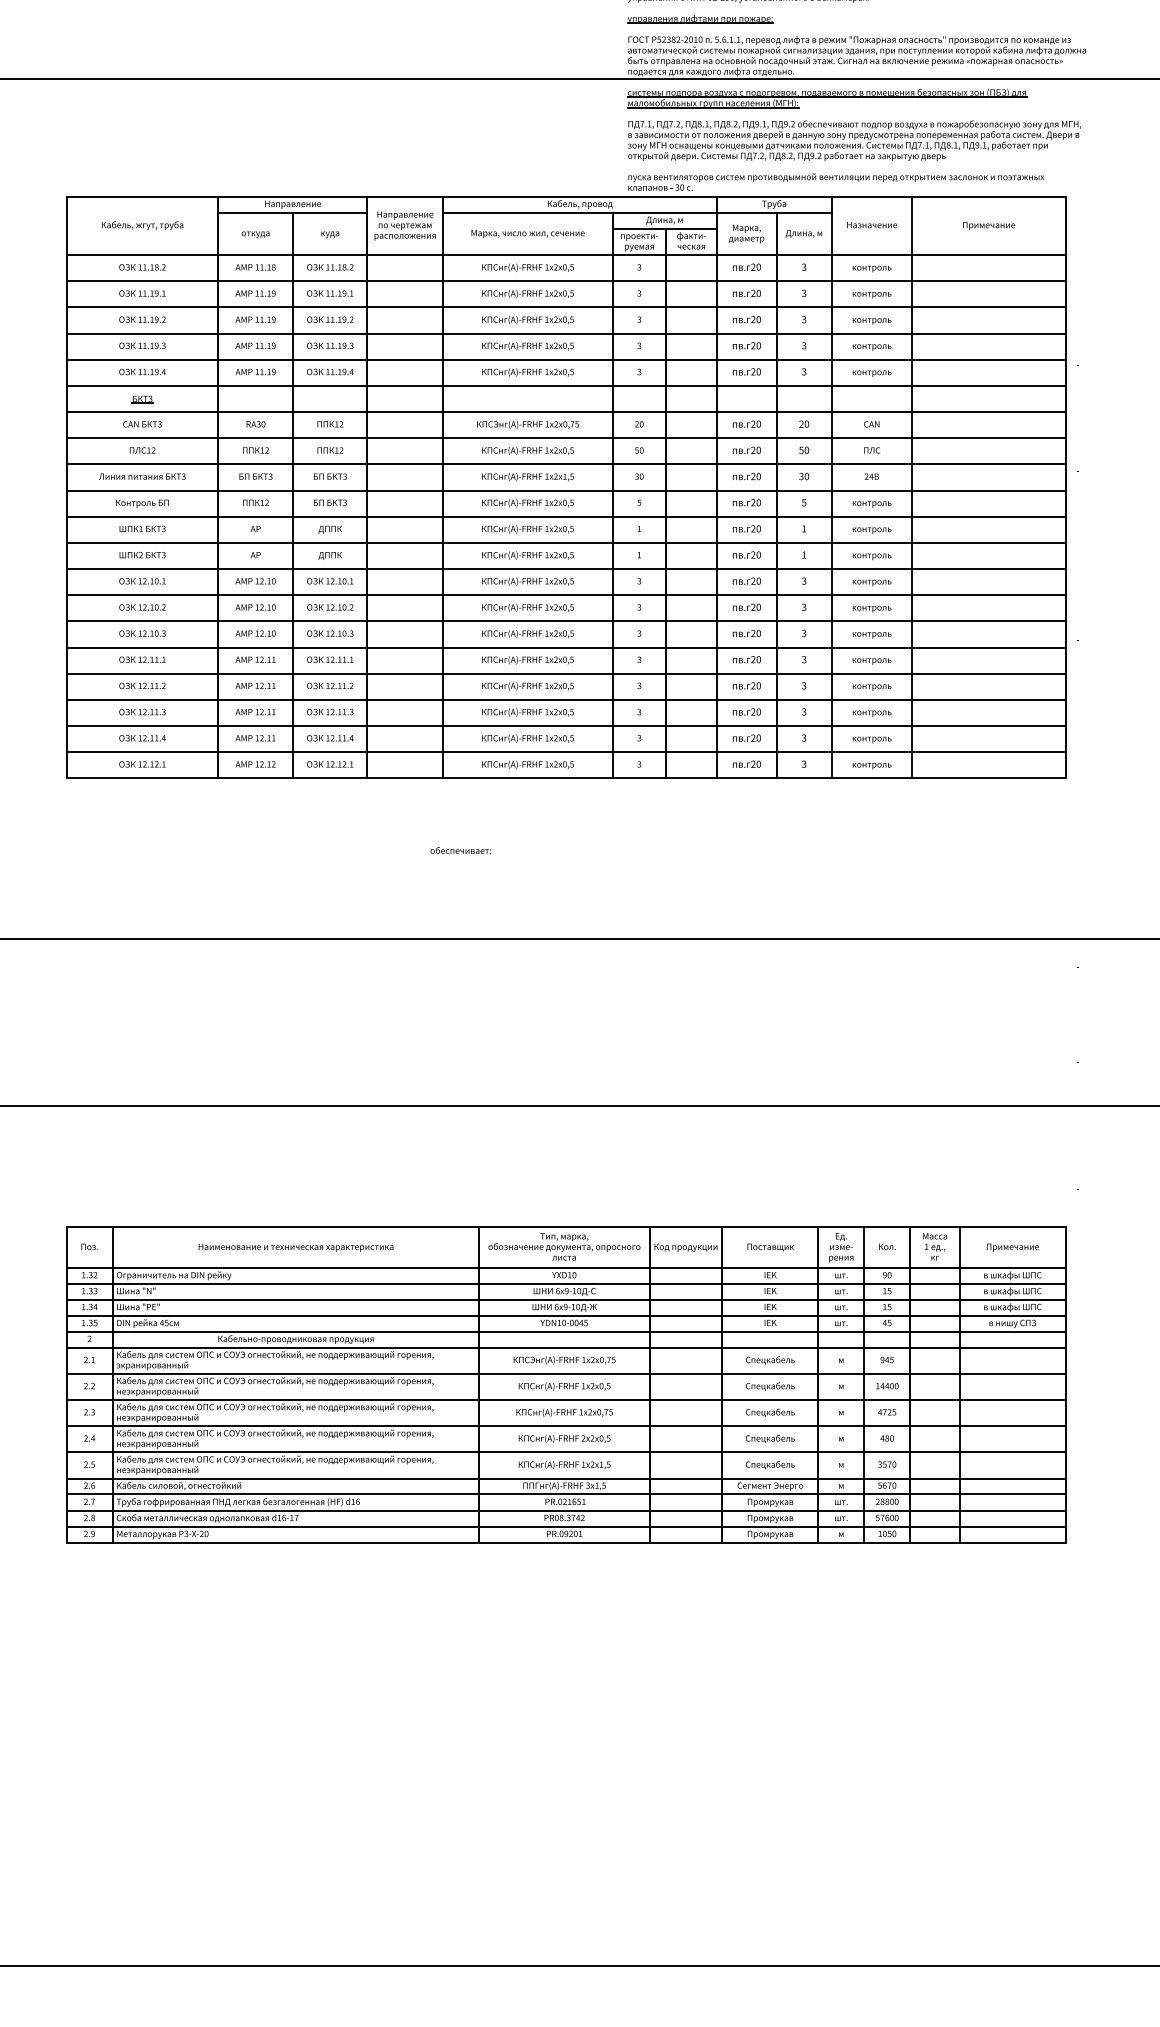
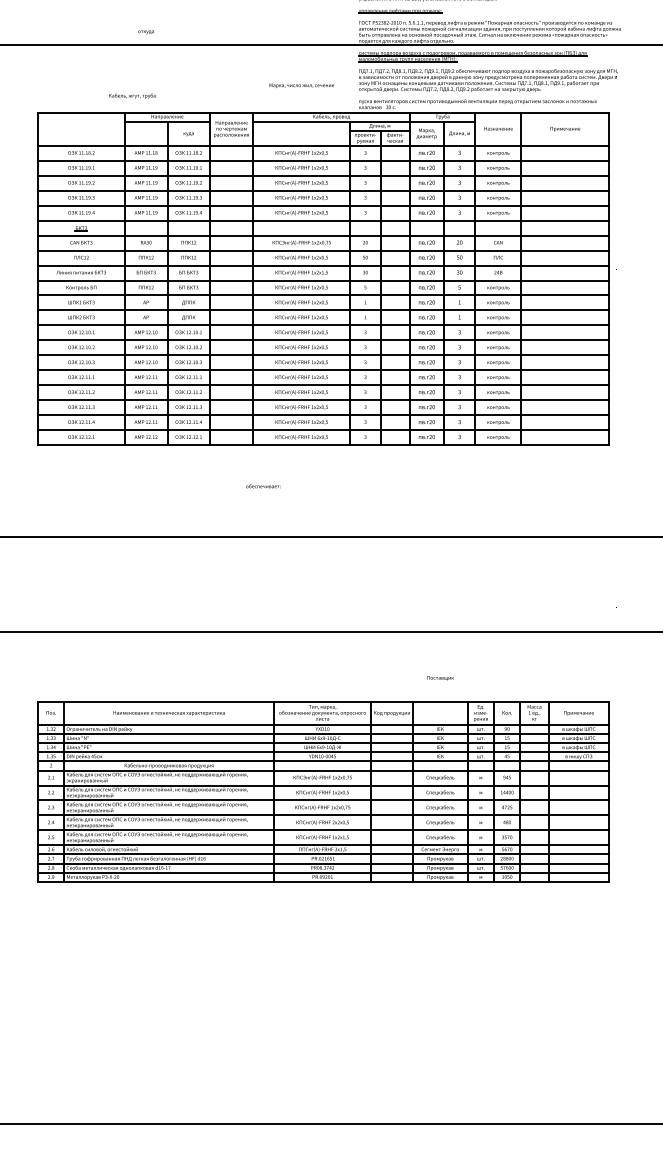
text: (142, 224) -> (132, 95), moved
text: (527, 233) -> (301, 85), moved
text: (254, 235) -> (145, 32), moved
text: (770, 1247) -> (440, 678), moved

